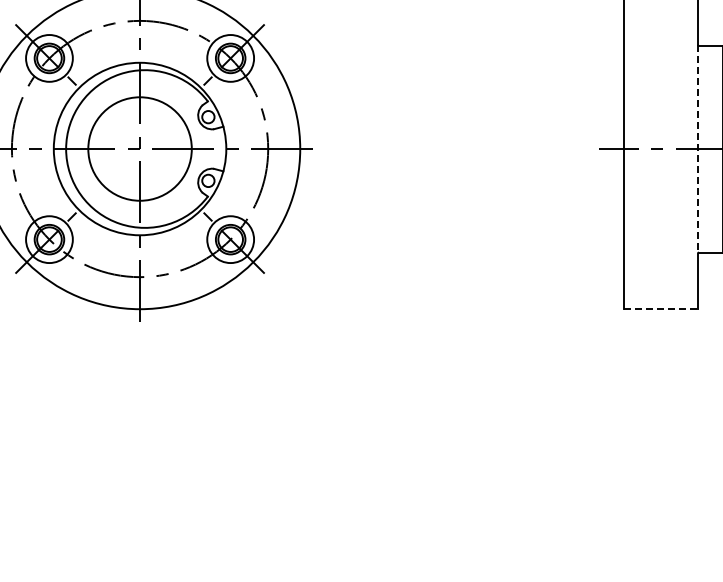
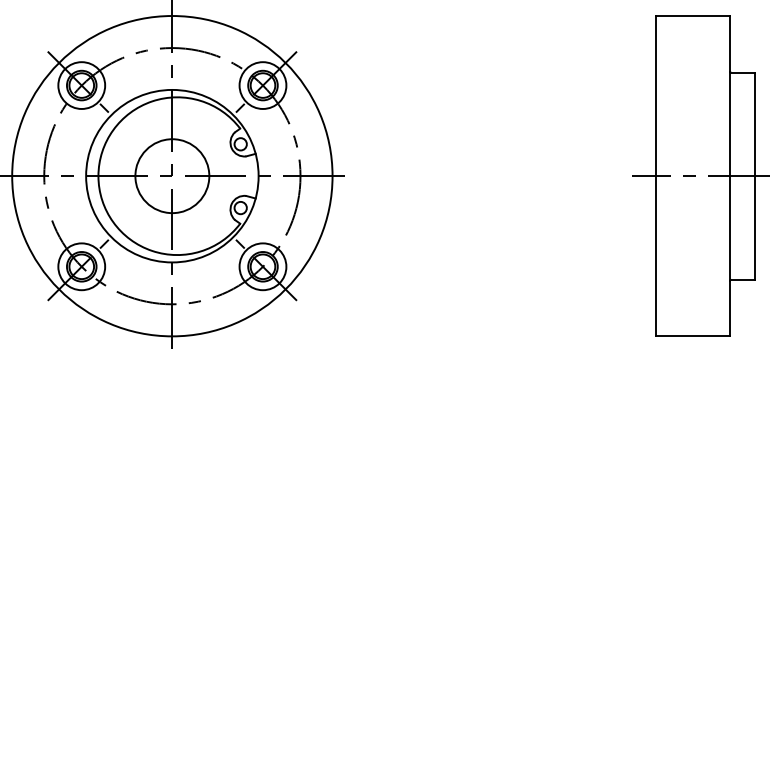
circle: (140, 149) -> (172, 176), size x0.71
line: (698, 149) -> (730, 176), dashed -> solid
line: (661, 309) -> (693, 336), dashed -> solid

